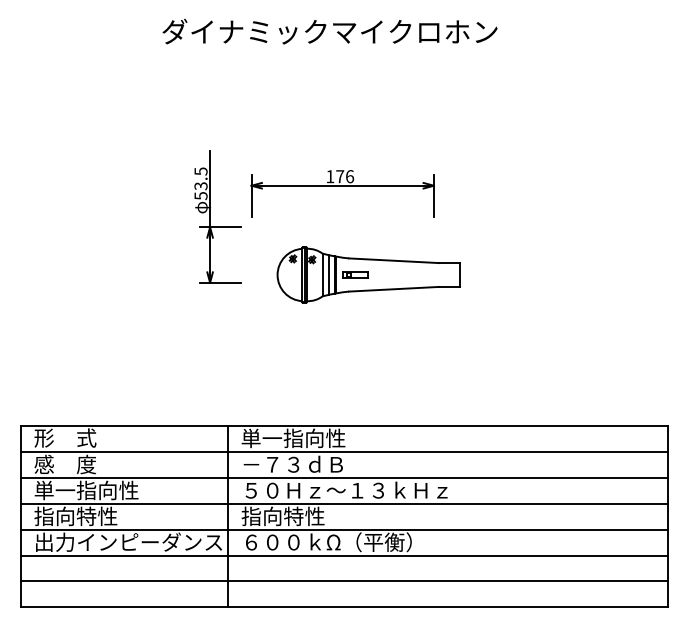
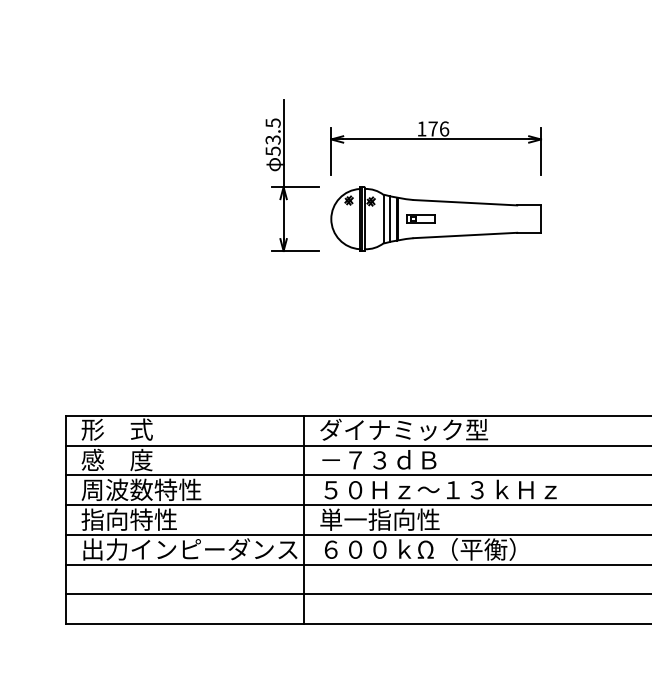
part: (368, 274) -> (435, 218), moved
text: (314, 438) -> (403, 430), 単一指向性 -> ダイナミック型
text: (75, 490) -> (128, 489), 単一指向性 -> 周波数特性
text: (293, 516) -> (379, 519), 指向特性 -> 単一指向性

